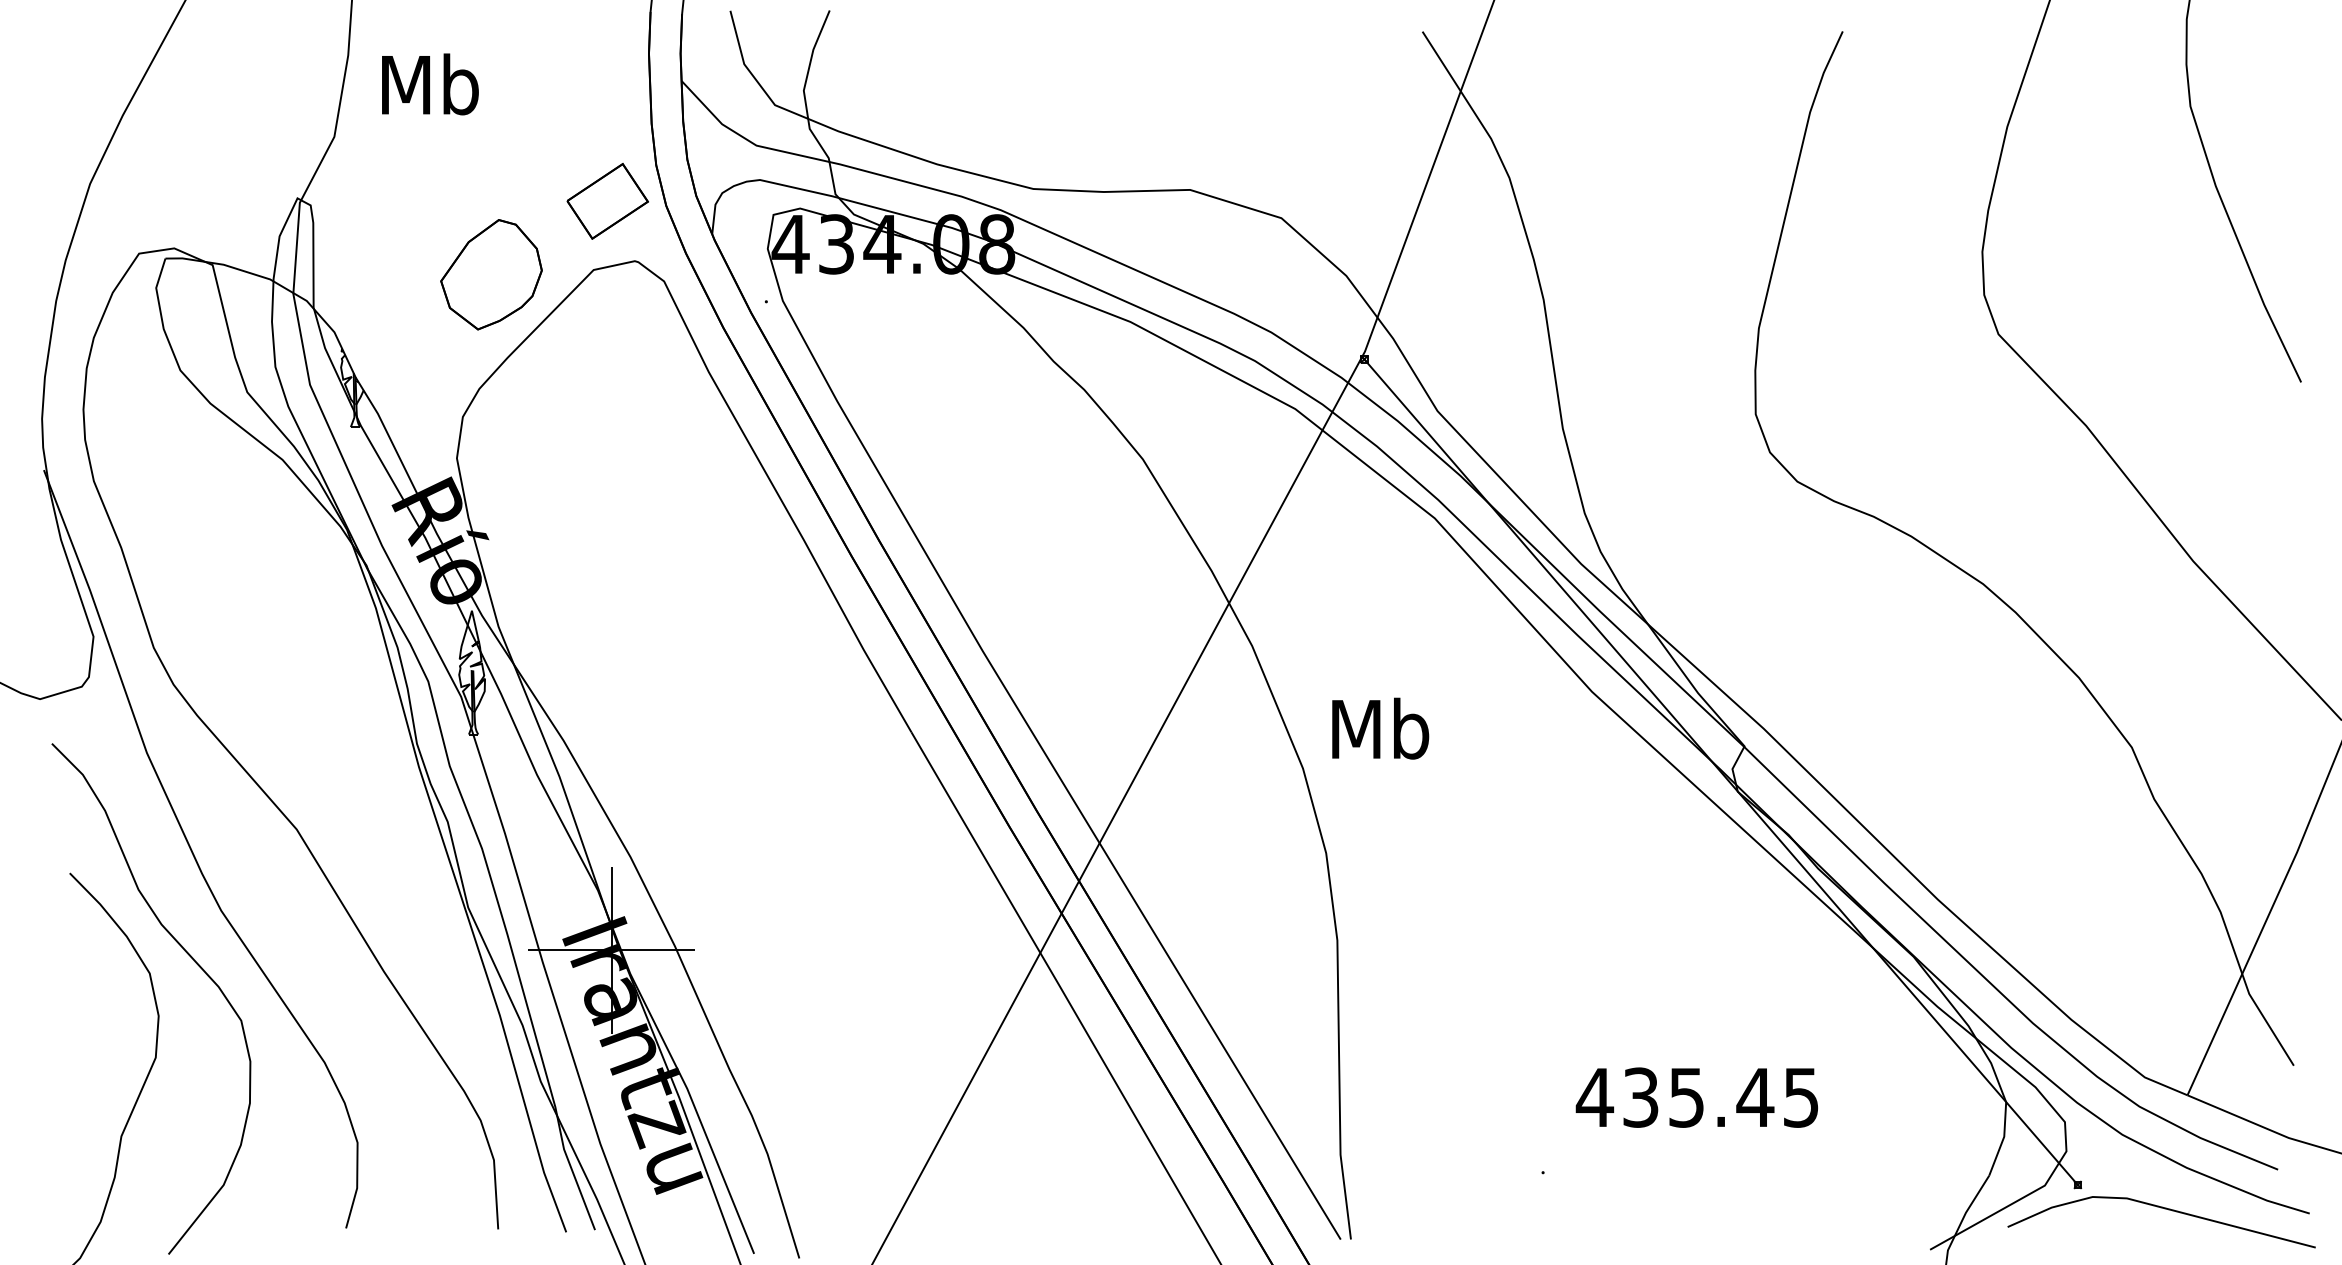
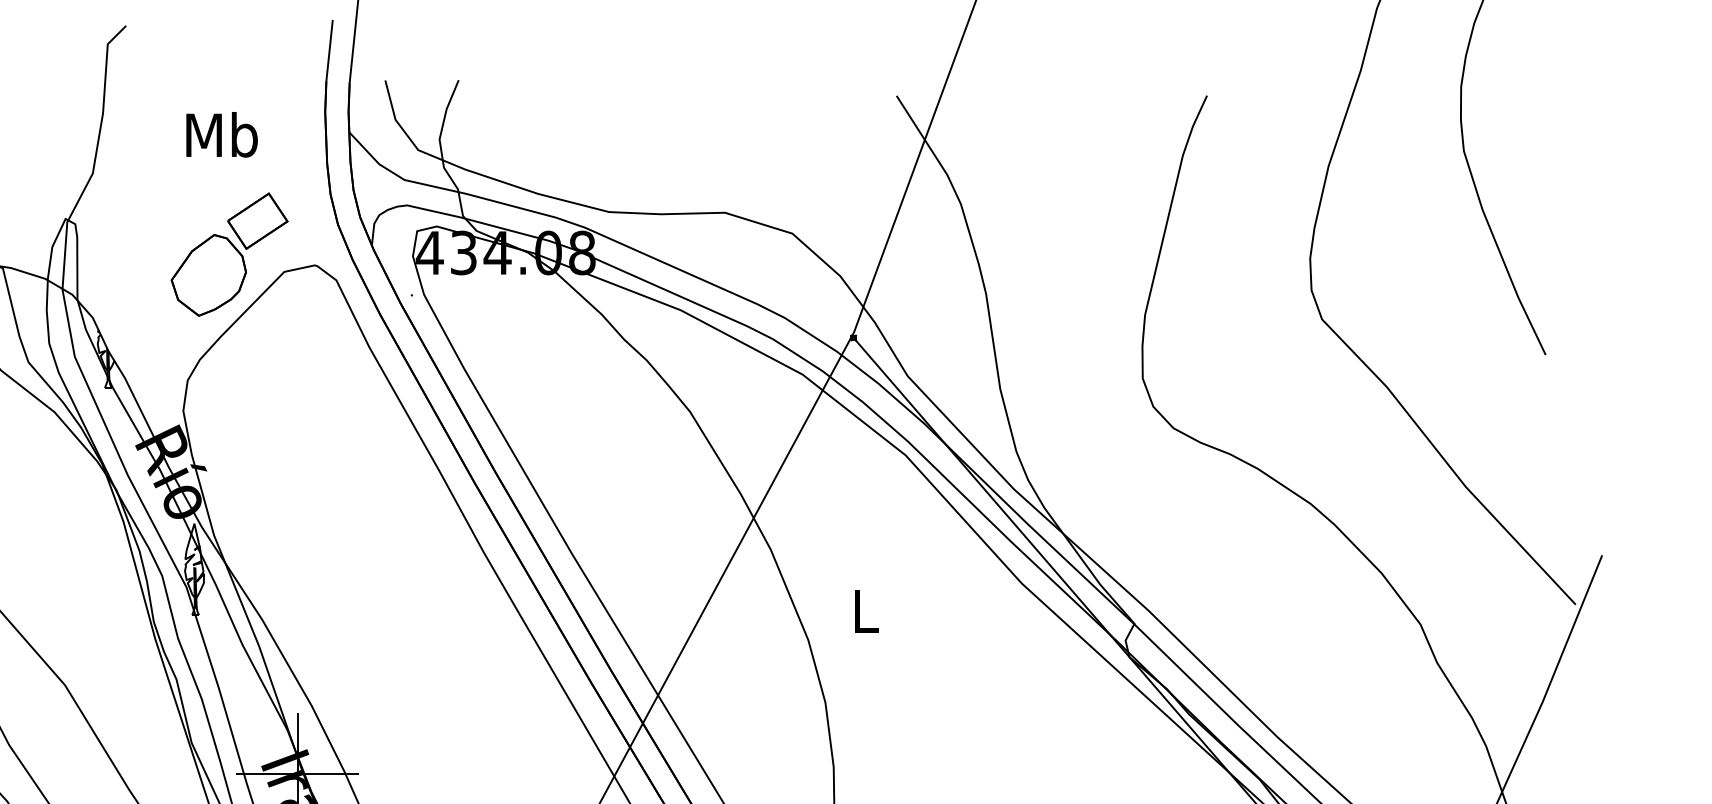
text: (430, 84) -> (222, 134), moved
part: (607, 201) -> (257, 221), moved
text: (1380, 728) -> (865, 610), Mb -> L

